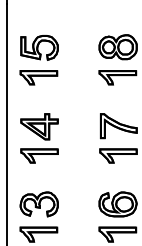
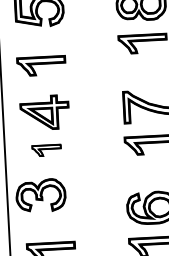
part: (38, 77) -> (40, 65), moved
part: (39, 155) -> (46, 149), size x0.6
part: (38, 204) -> (39, 195), moved

